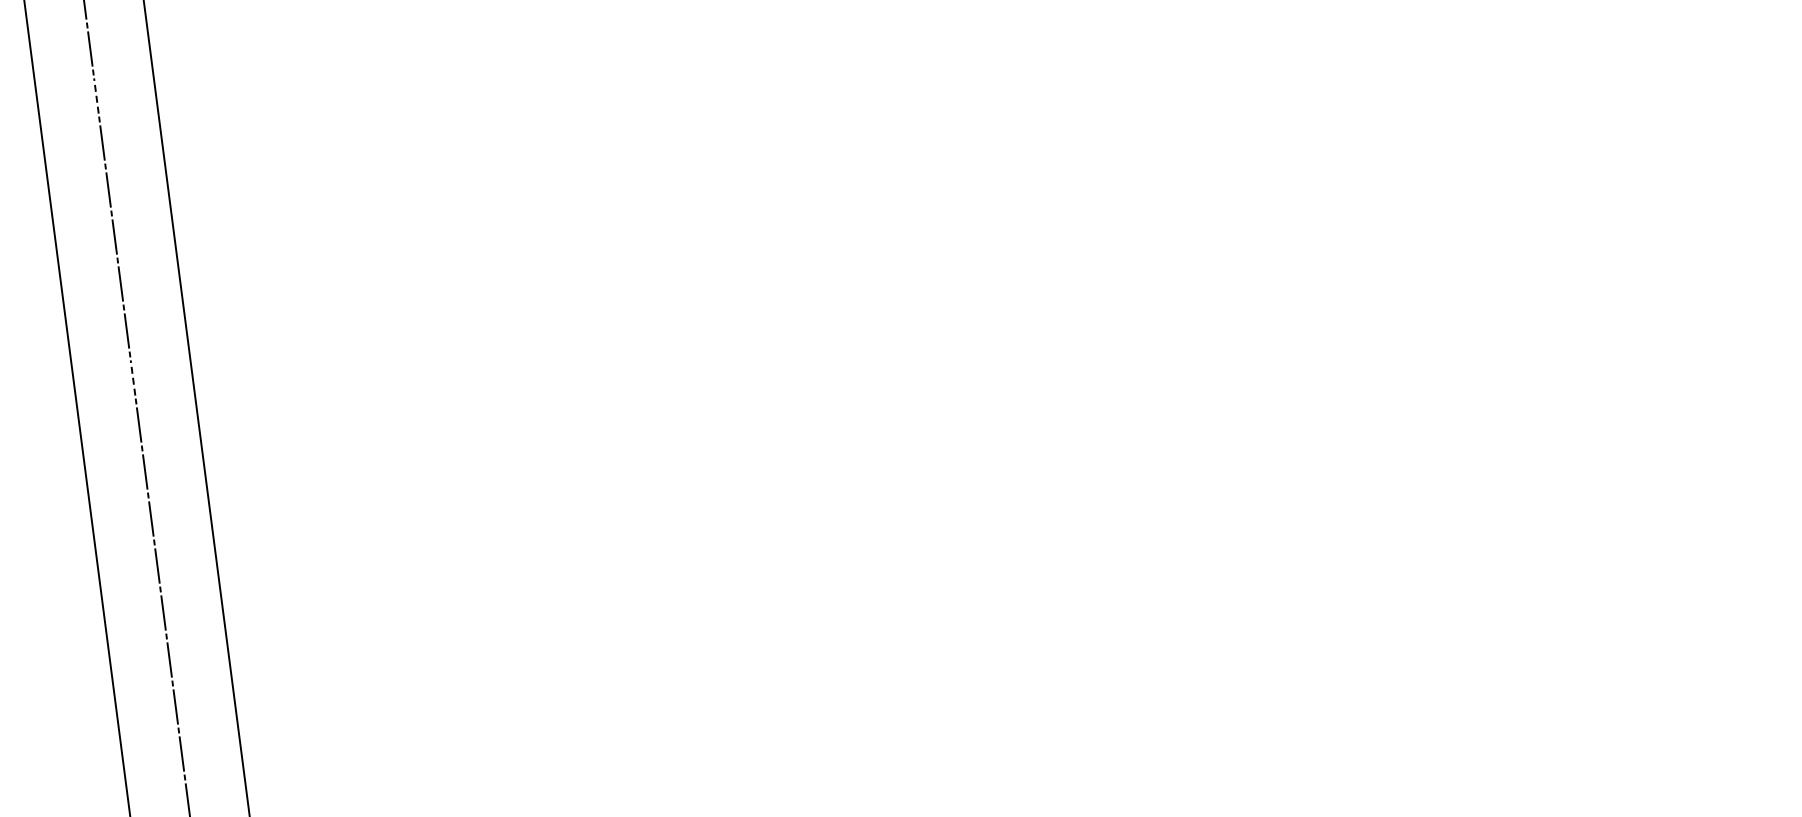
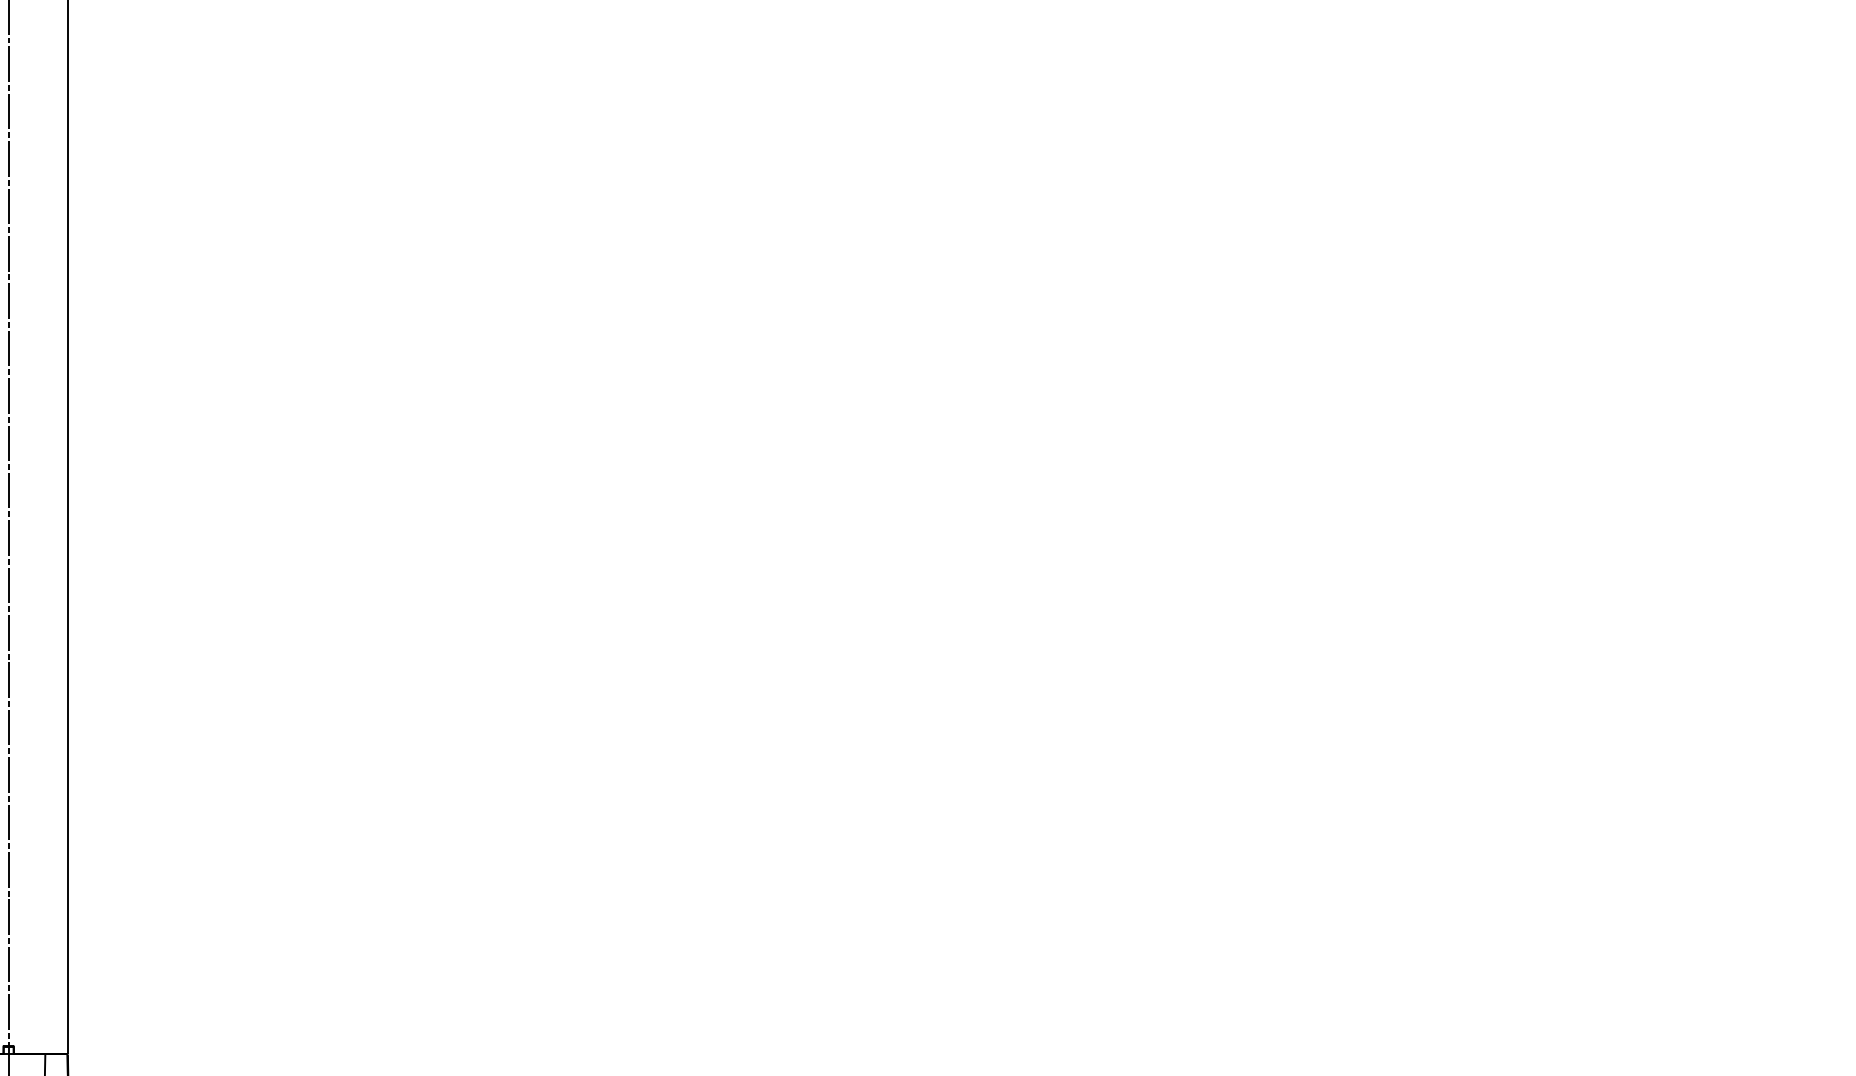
line: (96, 96) -> (8, 206), dashed -> solid
line: (132, 377) -> (8, 490), dashed -> solid

